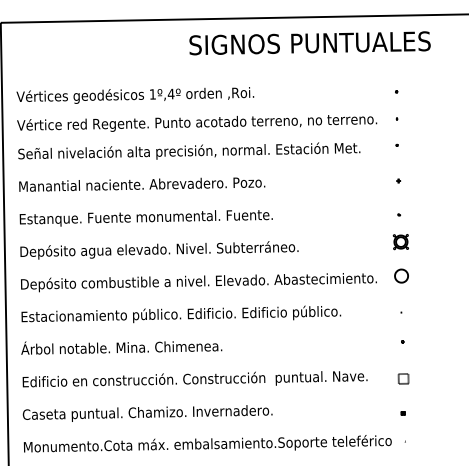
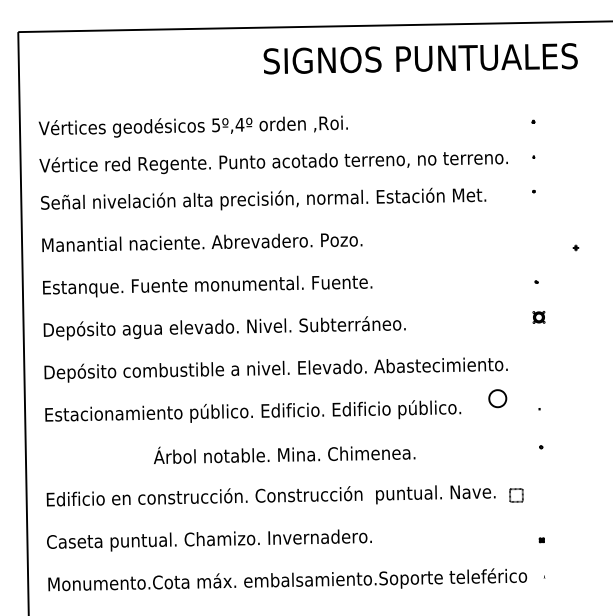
text: (152, 94) -> (215, 125), 1º,4º -> 5º,4º
part: (398, 180) -> (575, 247), moved
part: (400, 242) -> (538, 317), size x0.6
part: (401, 275) -> (497, 398), moved
text: (121, 347) -> (284, 454), moved
part: (403, 378) -> (516, 495), moved

